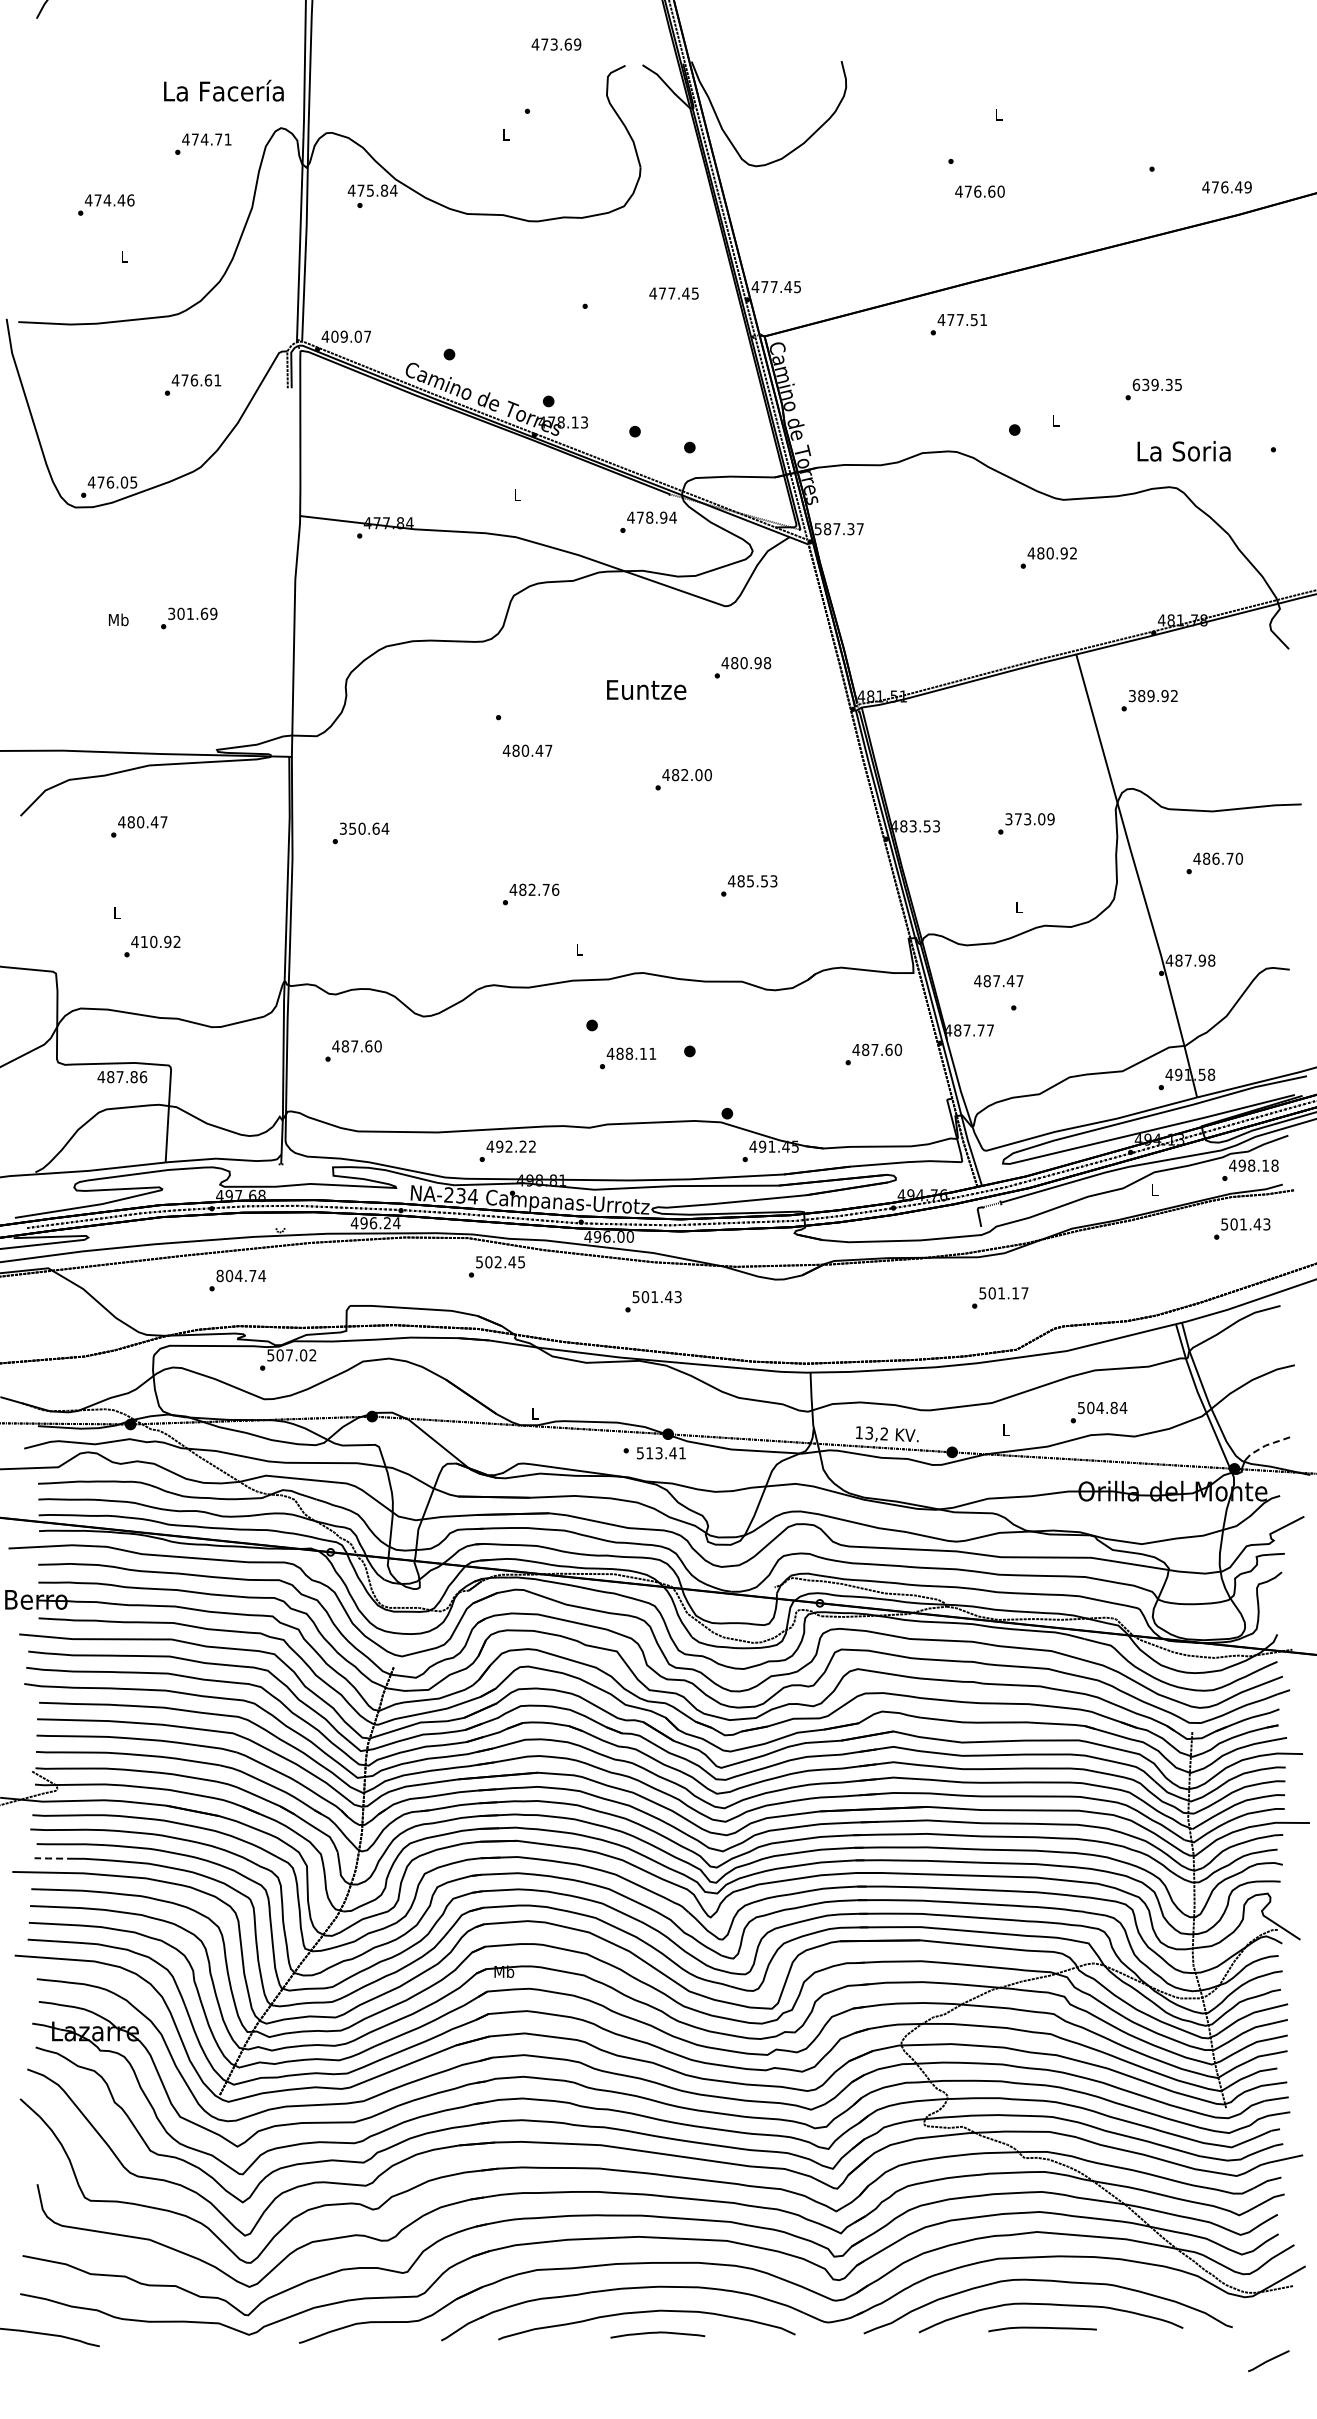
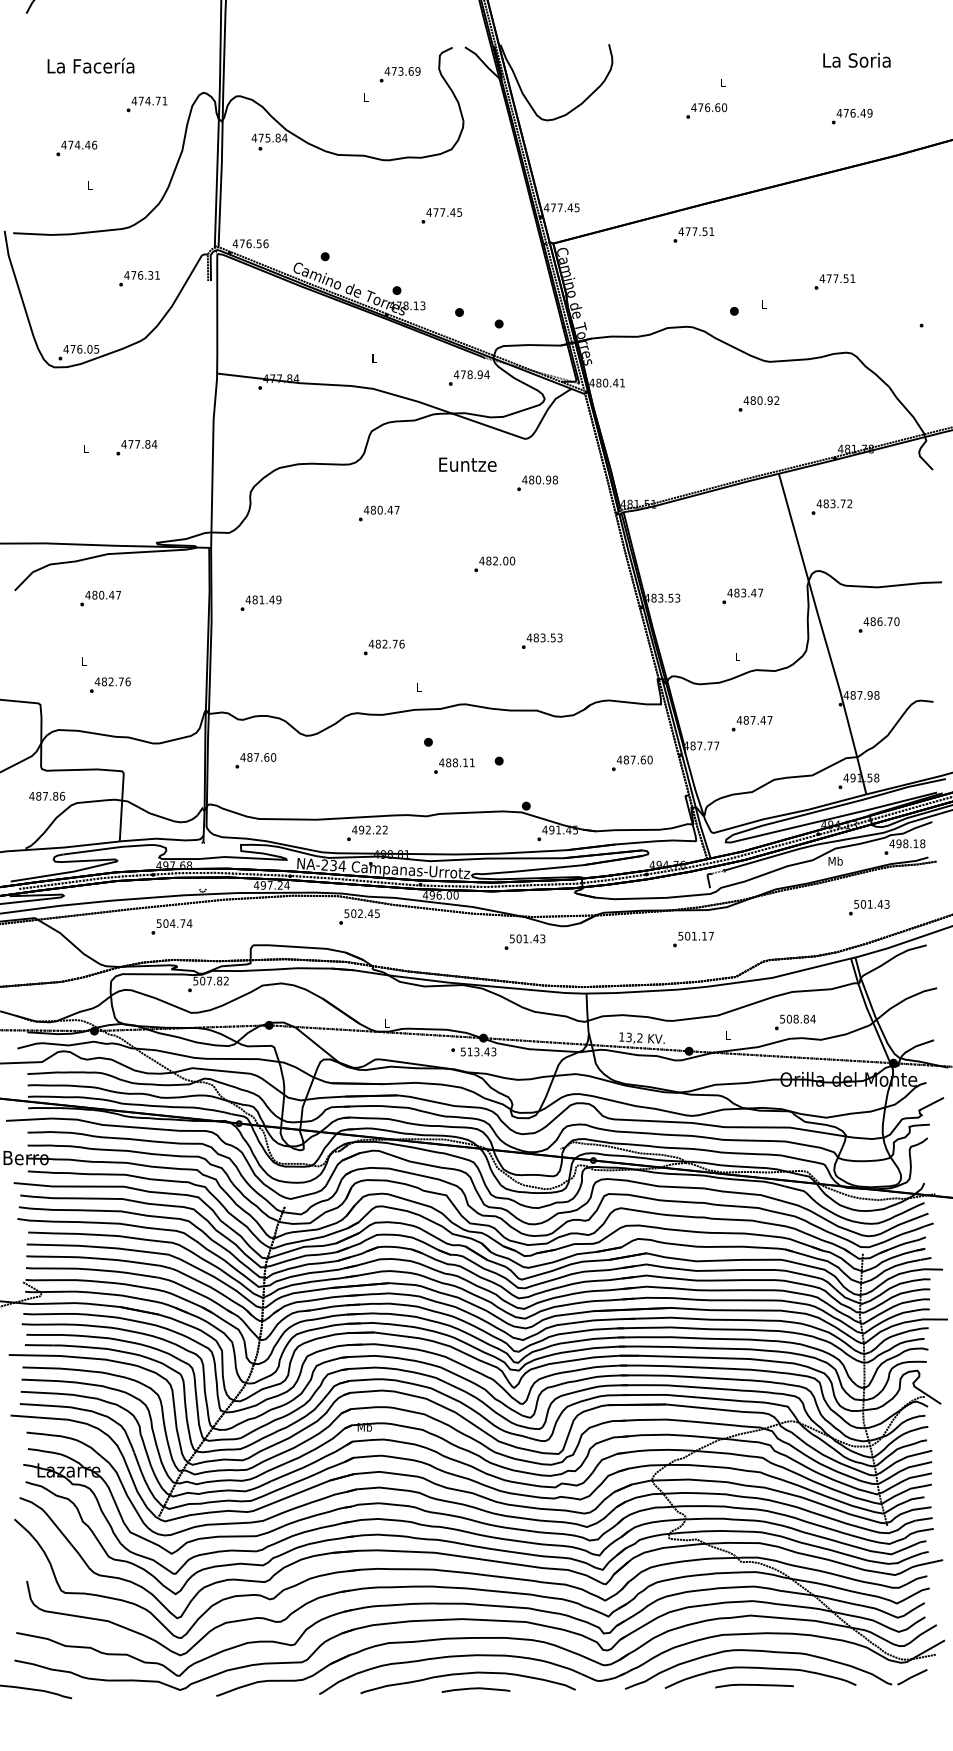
text: (556, 44) -> (402, 71), moved
text: (223, 90) -> (90, 65), moved
text: (1226, 187) -> (854, 113), moved
text: (979, 191) -> (708, 107), moved
text: (673, 293) -> (443, 212), moved
text: (351, 336) -> (254, 243), 409.07 -> 476.56
text: (208, 380) -> (150, 275), 476.61 -> 476.31
text: (1156, 384) -> (836, 278), 639.35 -> 477.51
text: (1183, 451) -> (856, 60), moved
text: (838, 529) -> (606, 383), 587.37 -> 480.41
text: (192, 613) -> (139, 444), 301.69 -> 477.84
text: (118, 619) -> (85, 448), Mb -> L
text: (646, 689) -> (467, 464), moved
text: (1148, 696) -> (831, 504), 389.92 -> 483.72
text: (527, 750) -> (381, 509), moved
text: (1029, 819) -> (745, 593), 373.09 -> 483.47
text: (364, 828) -> (263, 599), 350.64 -> 481.49
text: (750, 880) -> (543, 637), 485.53 -> 483.53
text: (160, 941) -> (116, 681), 410.92 -> 482.76
text: (998, 981) -> (754, 720), moved
text: (122, 1077) -> (47, 796), moved
text: (1154, 1189) -> (835, 861), L -> Mb
text: (373, 1223) -> (270, 885), 496.24 -> 497.24
text: (1242, 1228) -> (869, 907), moved
text: (219, 1275) -> (158, 923), 804.74 -> 504.74
text: (1000, 1297) -> (693, 939), moved
text: (653, 1301) -> (524, 942), moved
text: (303, 1355) -> (219, 981), 507.02 -> 507.82
text: (1099, 1407) -> (795, 1018), 504.84 -> 508.84
line: (1265, 1445) -> (915, 1046), dashed -> solid
text: (682, 1453) -> (493, 1052), 513.41 -> 513.43
line: (54, 1858) -> (39, 1345), dashed -> solid
line: (1268, 2361) -> (912, 1677), moved

